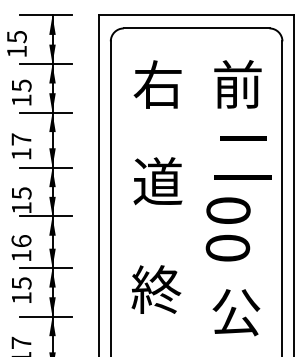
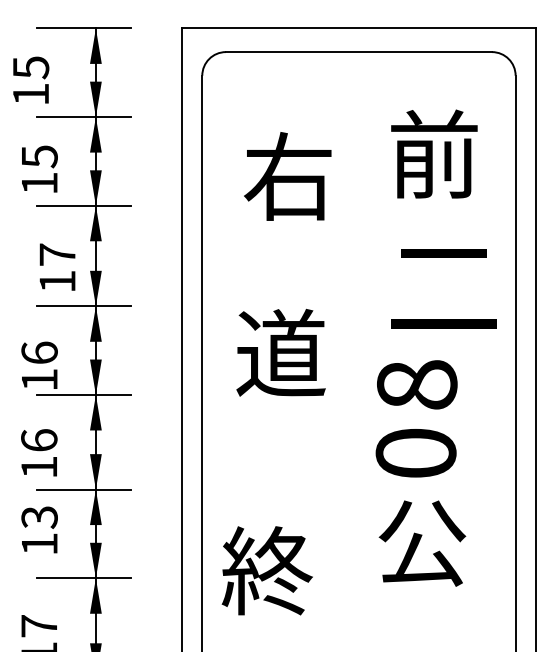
text: (157, 84) -> (287, 176), moved
text: (21, 146) -> (57, 267), moved
text: (157, 181) -> (280, 353), moved
text: (21, 193) -> (39, 353), 15 -> 16
text: (228, 210) -> (417, 384), 0 -> 8
text: (21, 283) -> (39, 517), 15 -> 13
text: (156, 289) -> (267, 570), moved
text: (236, 312) -> (422, 543), moved

